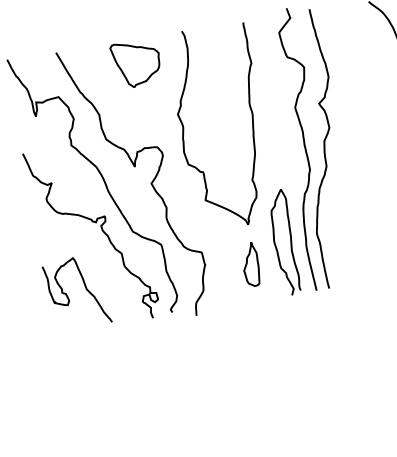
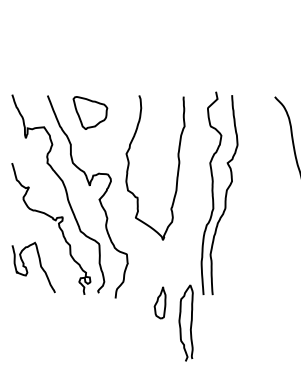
part: (136, 62) -> (90, 112), moved
curve: (275, 243) -> (180, 322), moved
part: (249, 264) -> (159, 302), moved

